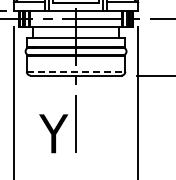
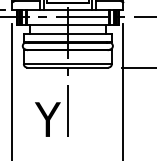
line: (76, 71) -> (68, 63), dashed -> solid

